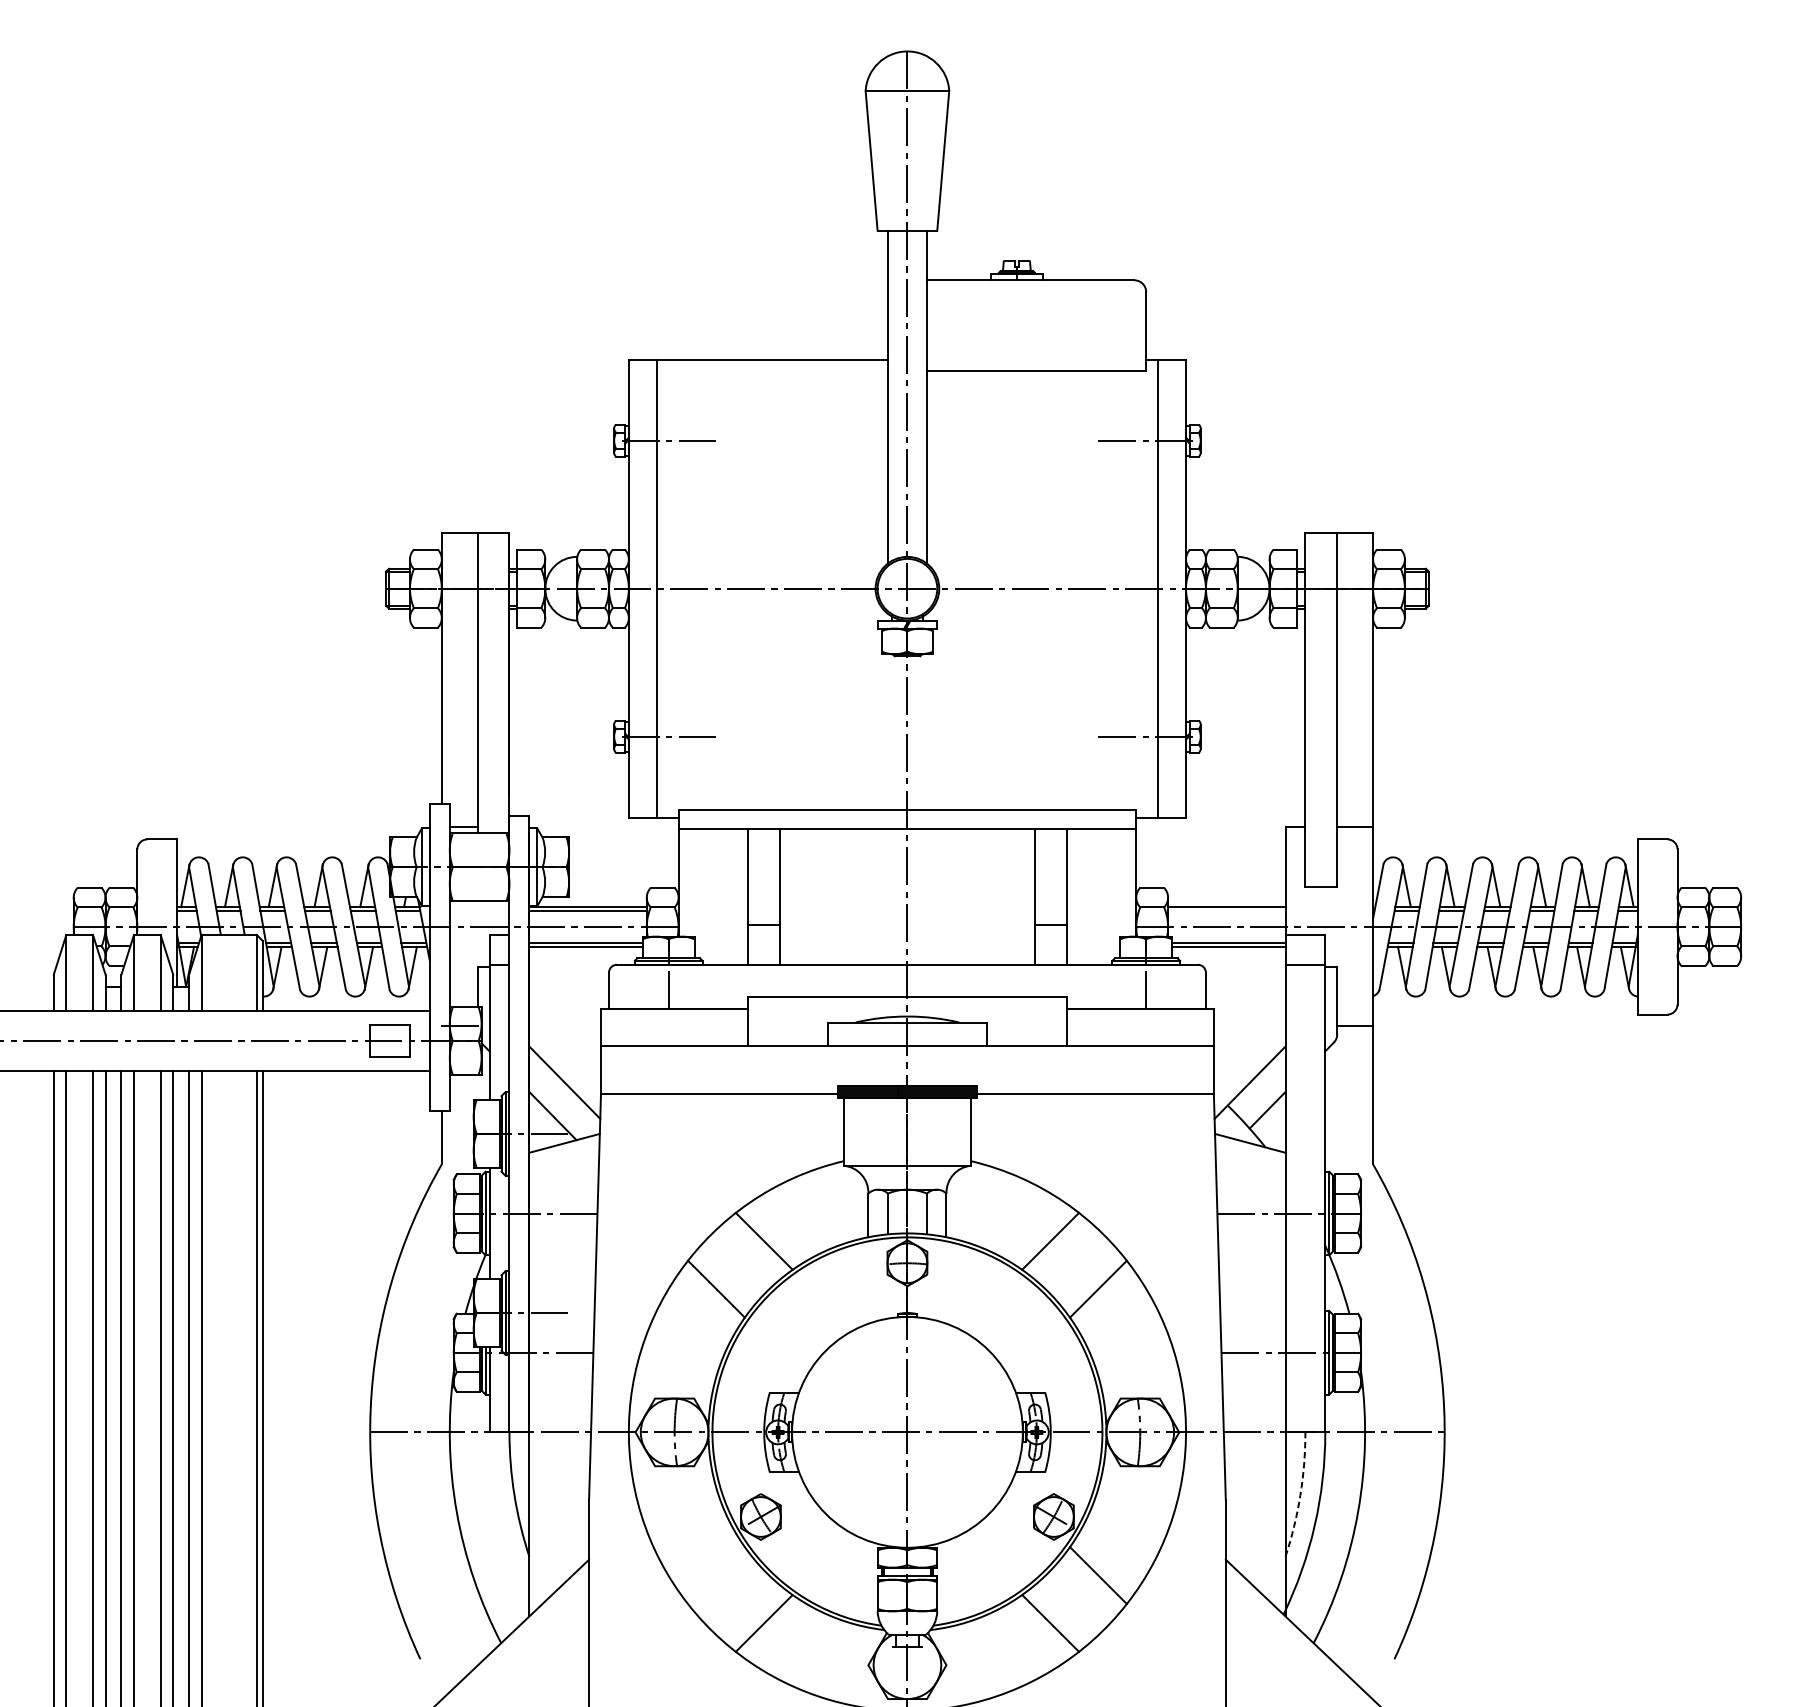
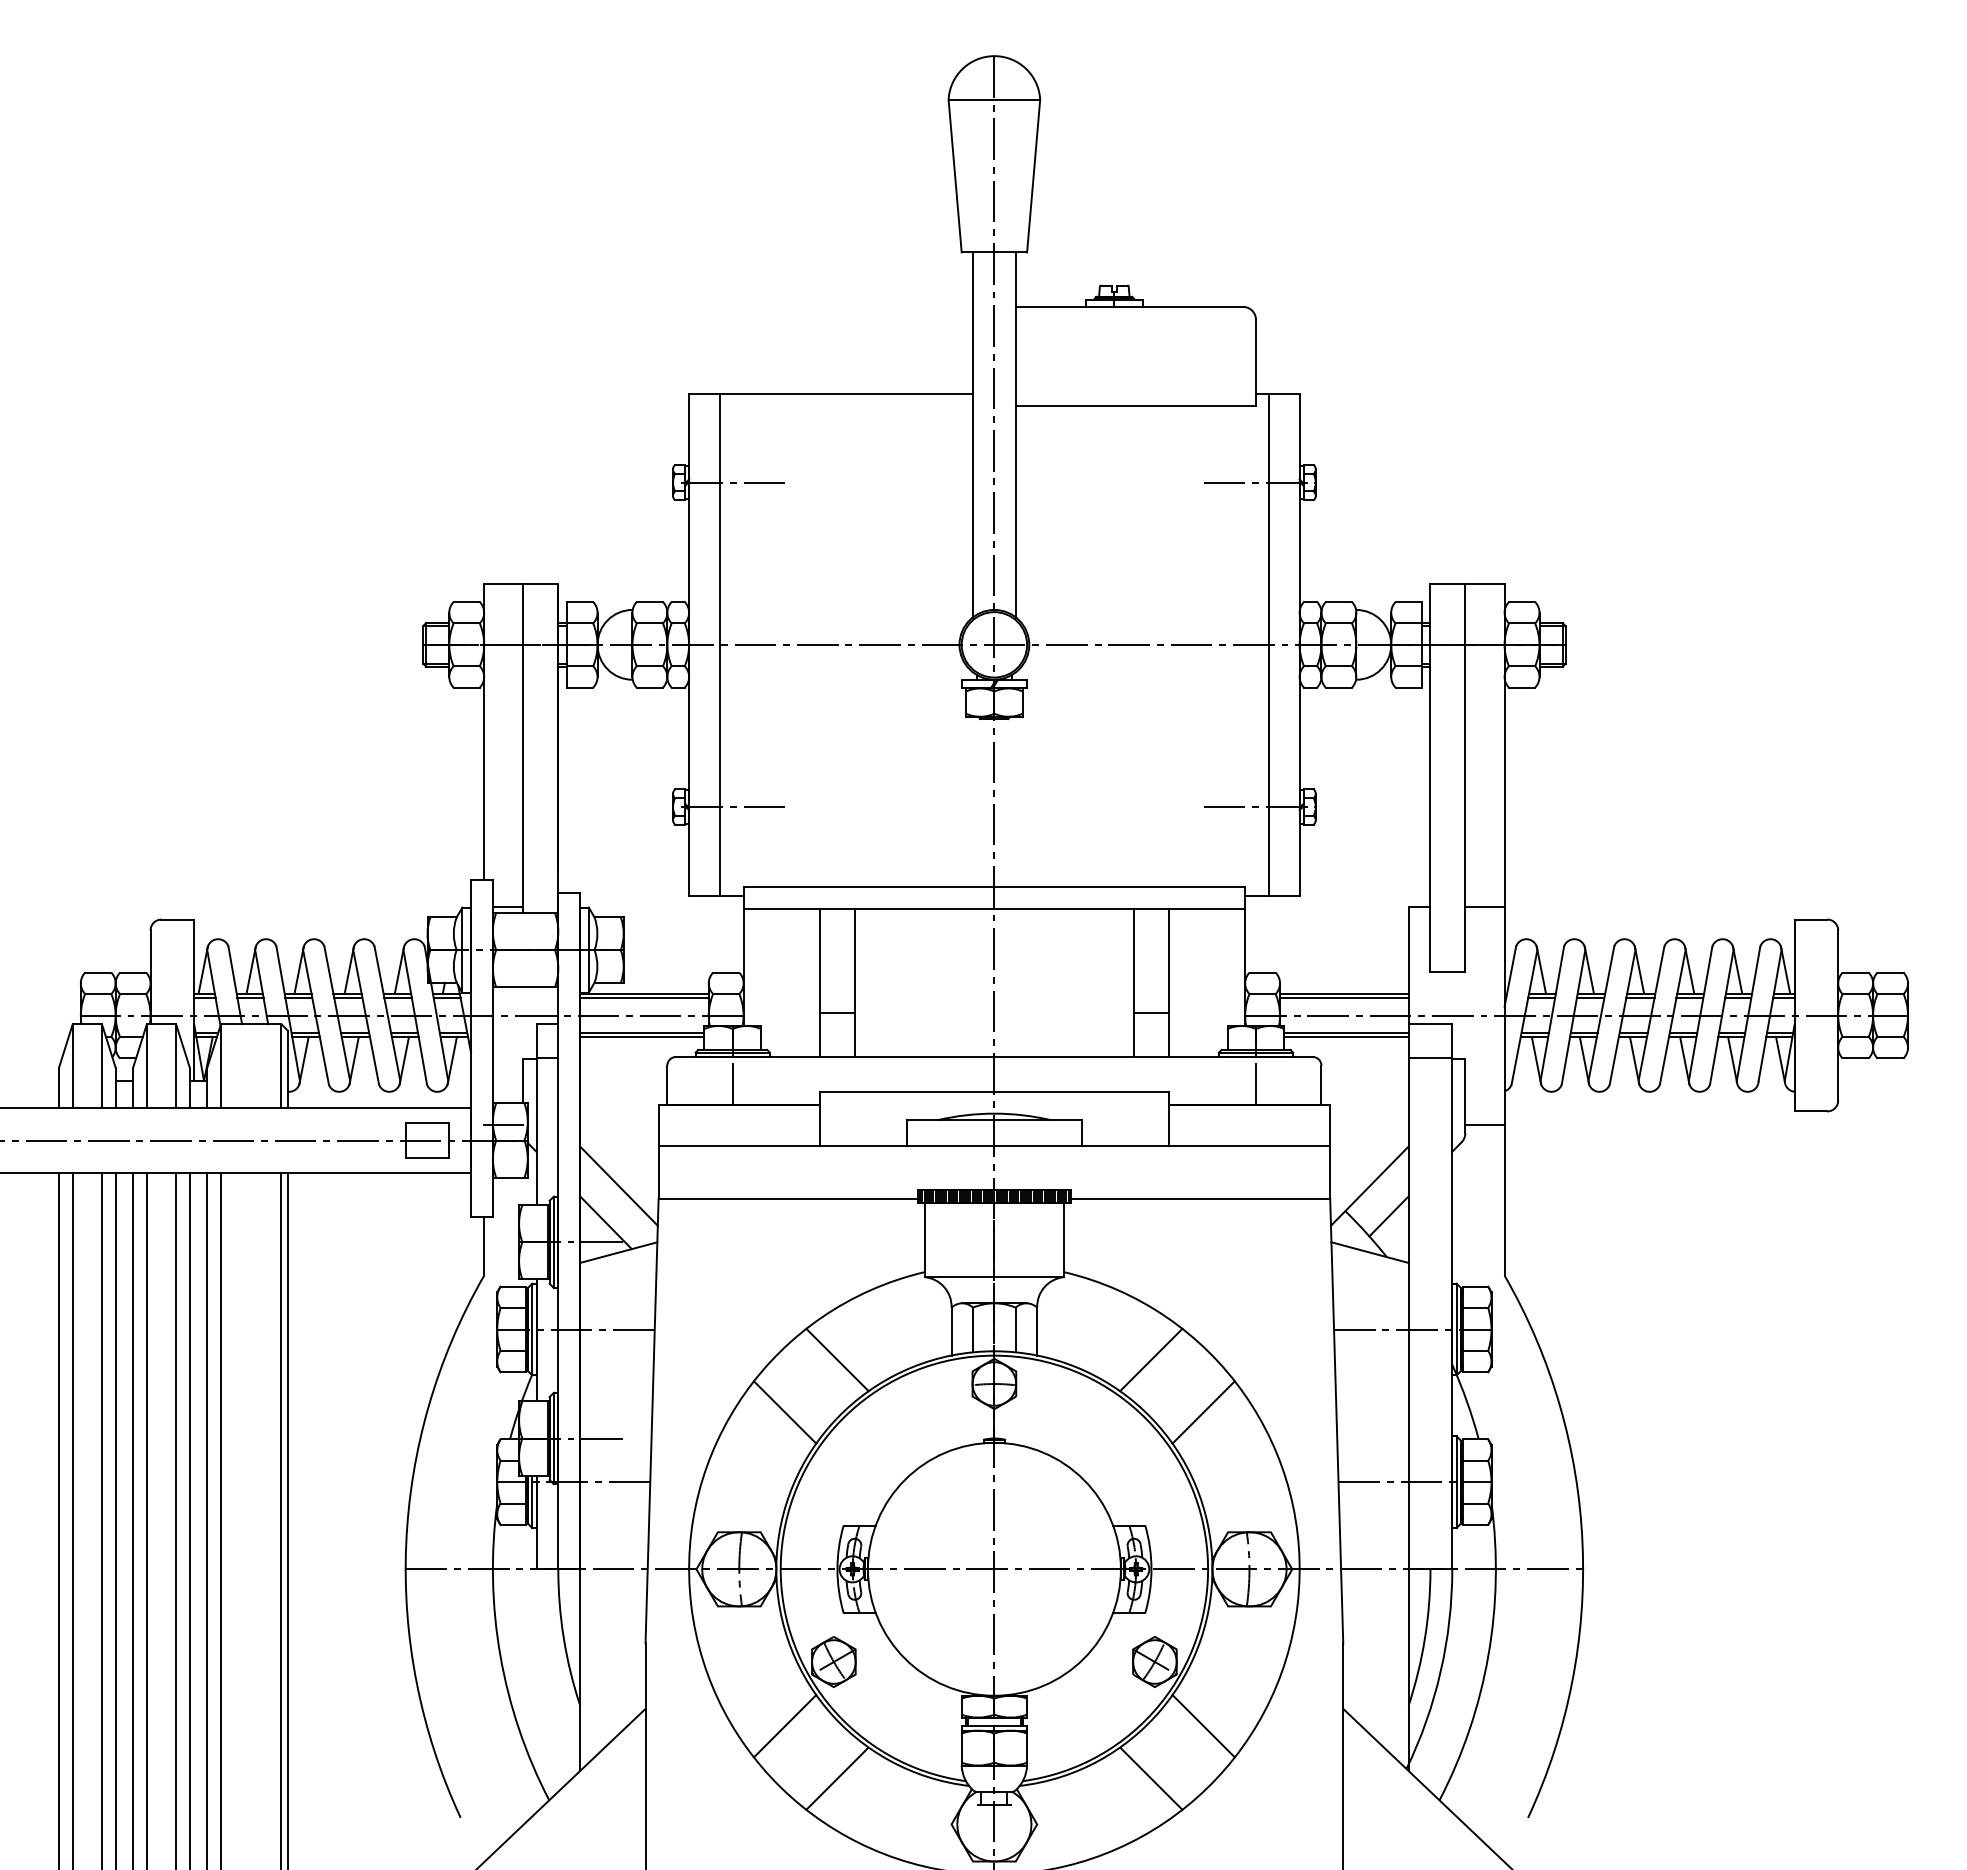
line: (1226, 911) -> (1344, 998), added
arc: (1299, 1495) -> (1424, 1638), dashed -> solid
line: (715, 1575) -> (784, 1726), added

